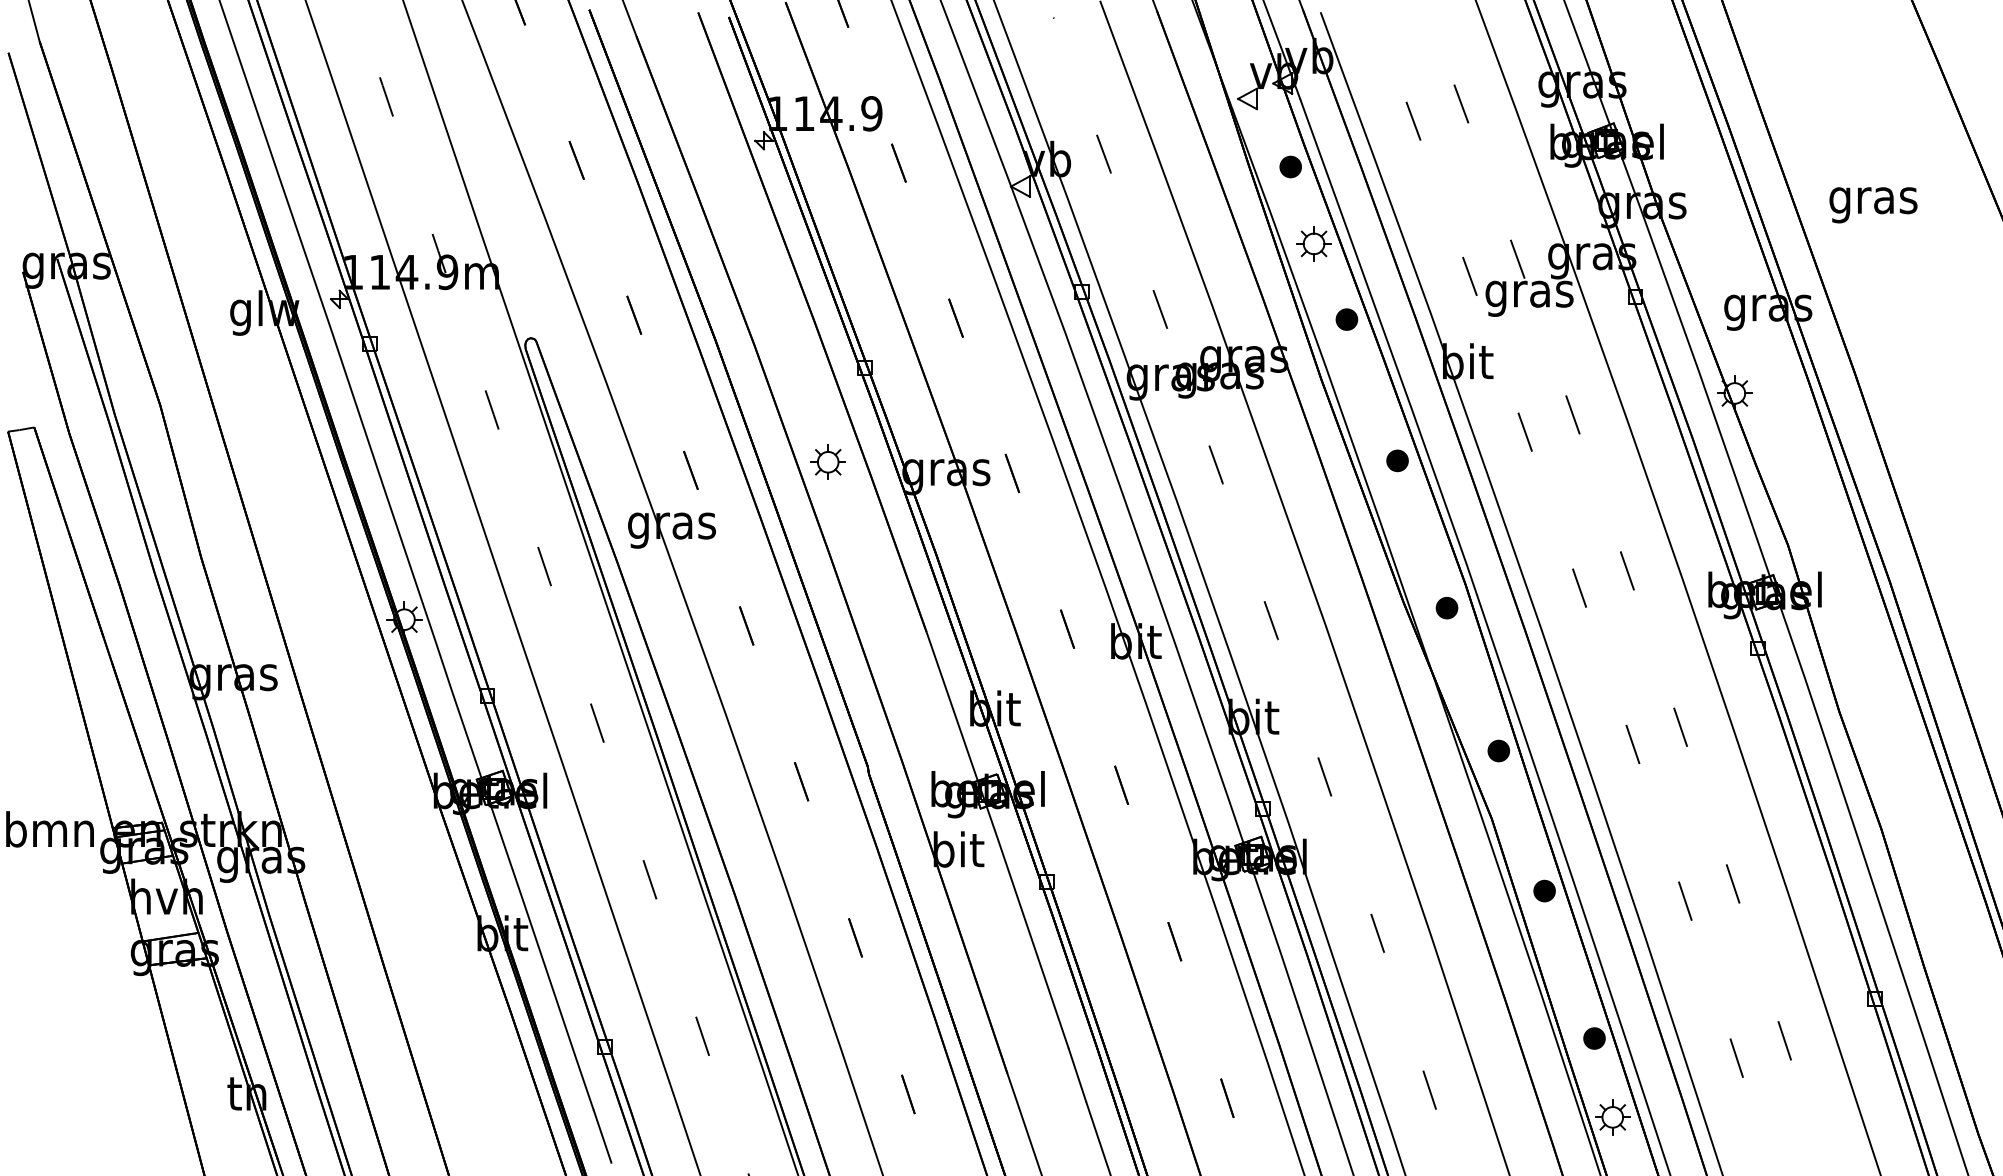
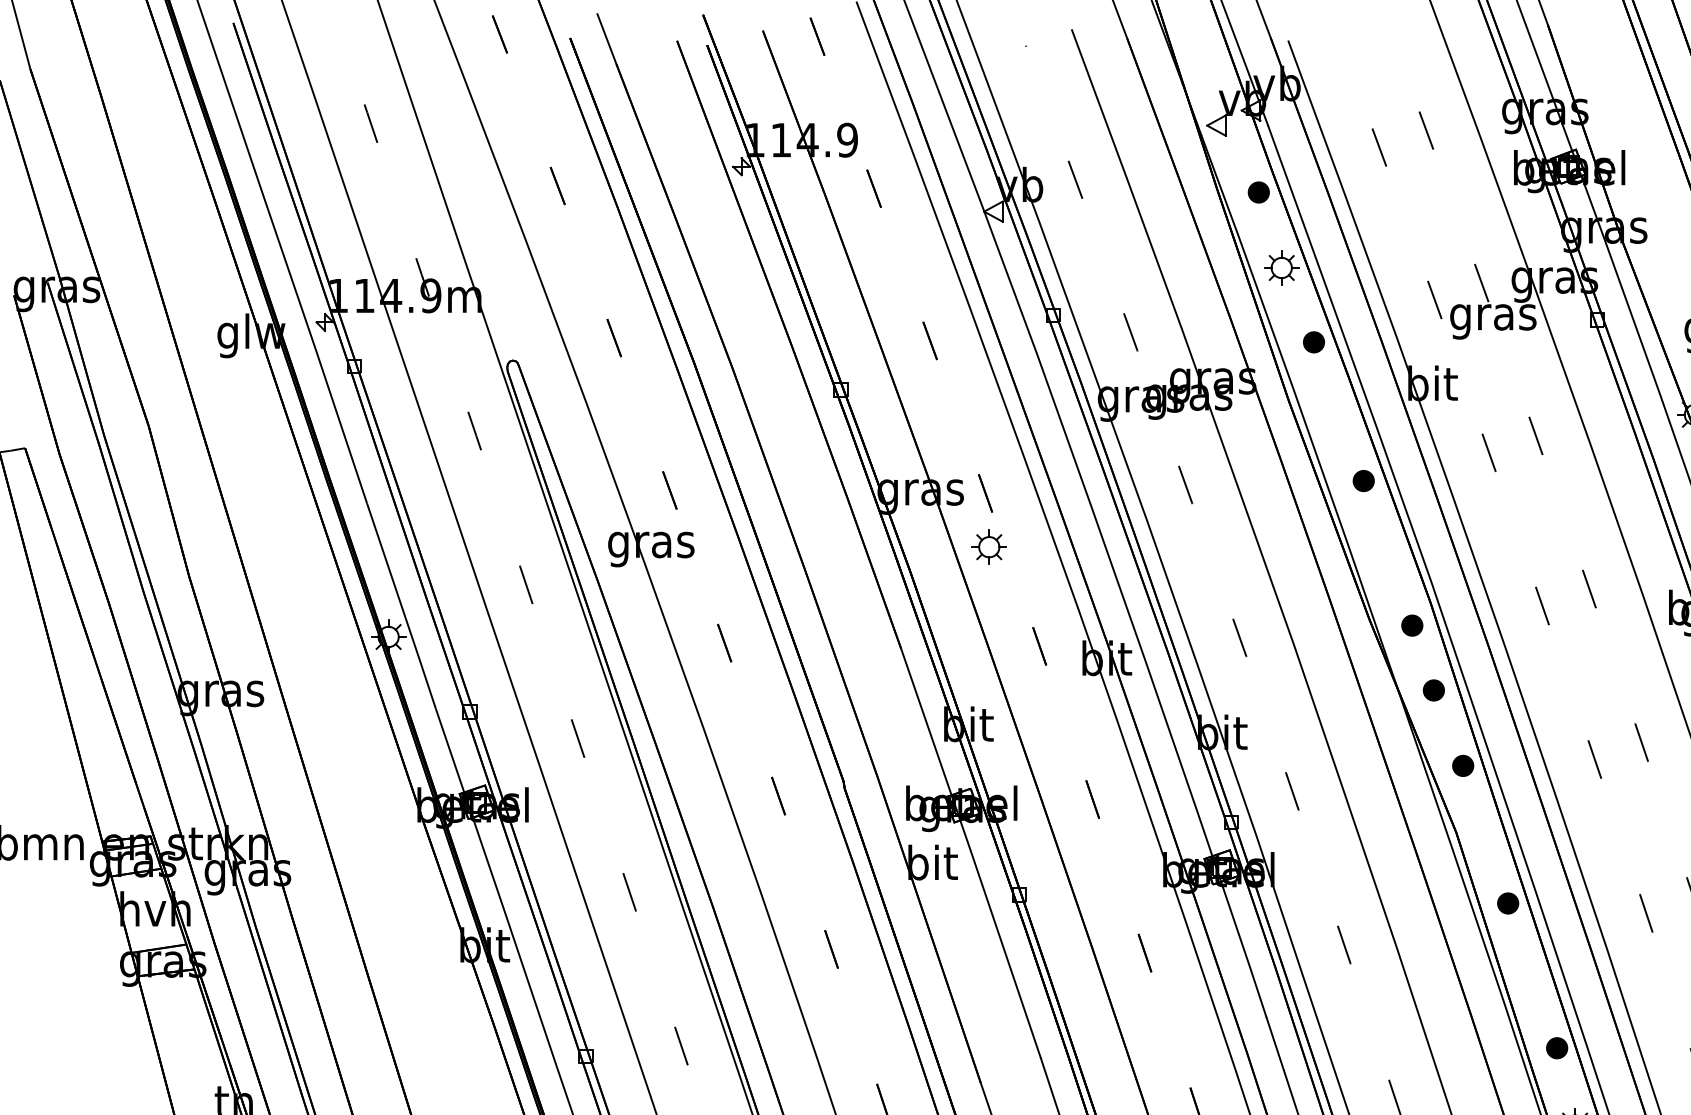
part: (827, 461) -> (988, 546), moved
part: (1468, 674) -> (1433, 690), added

